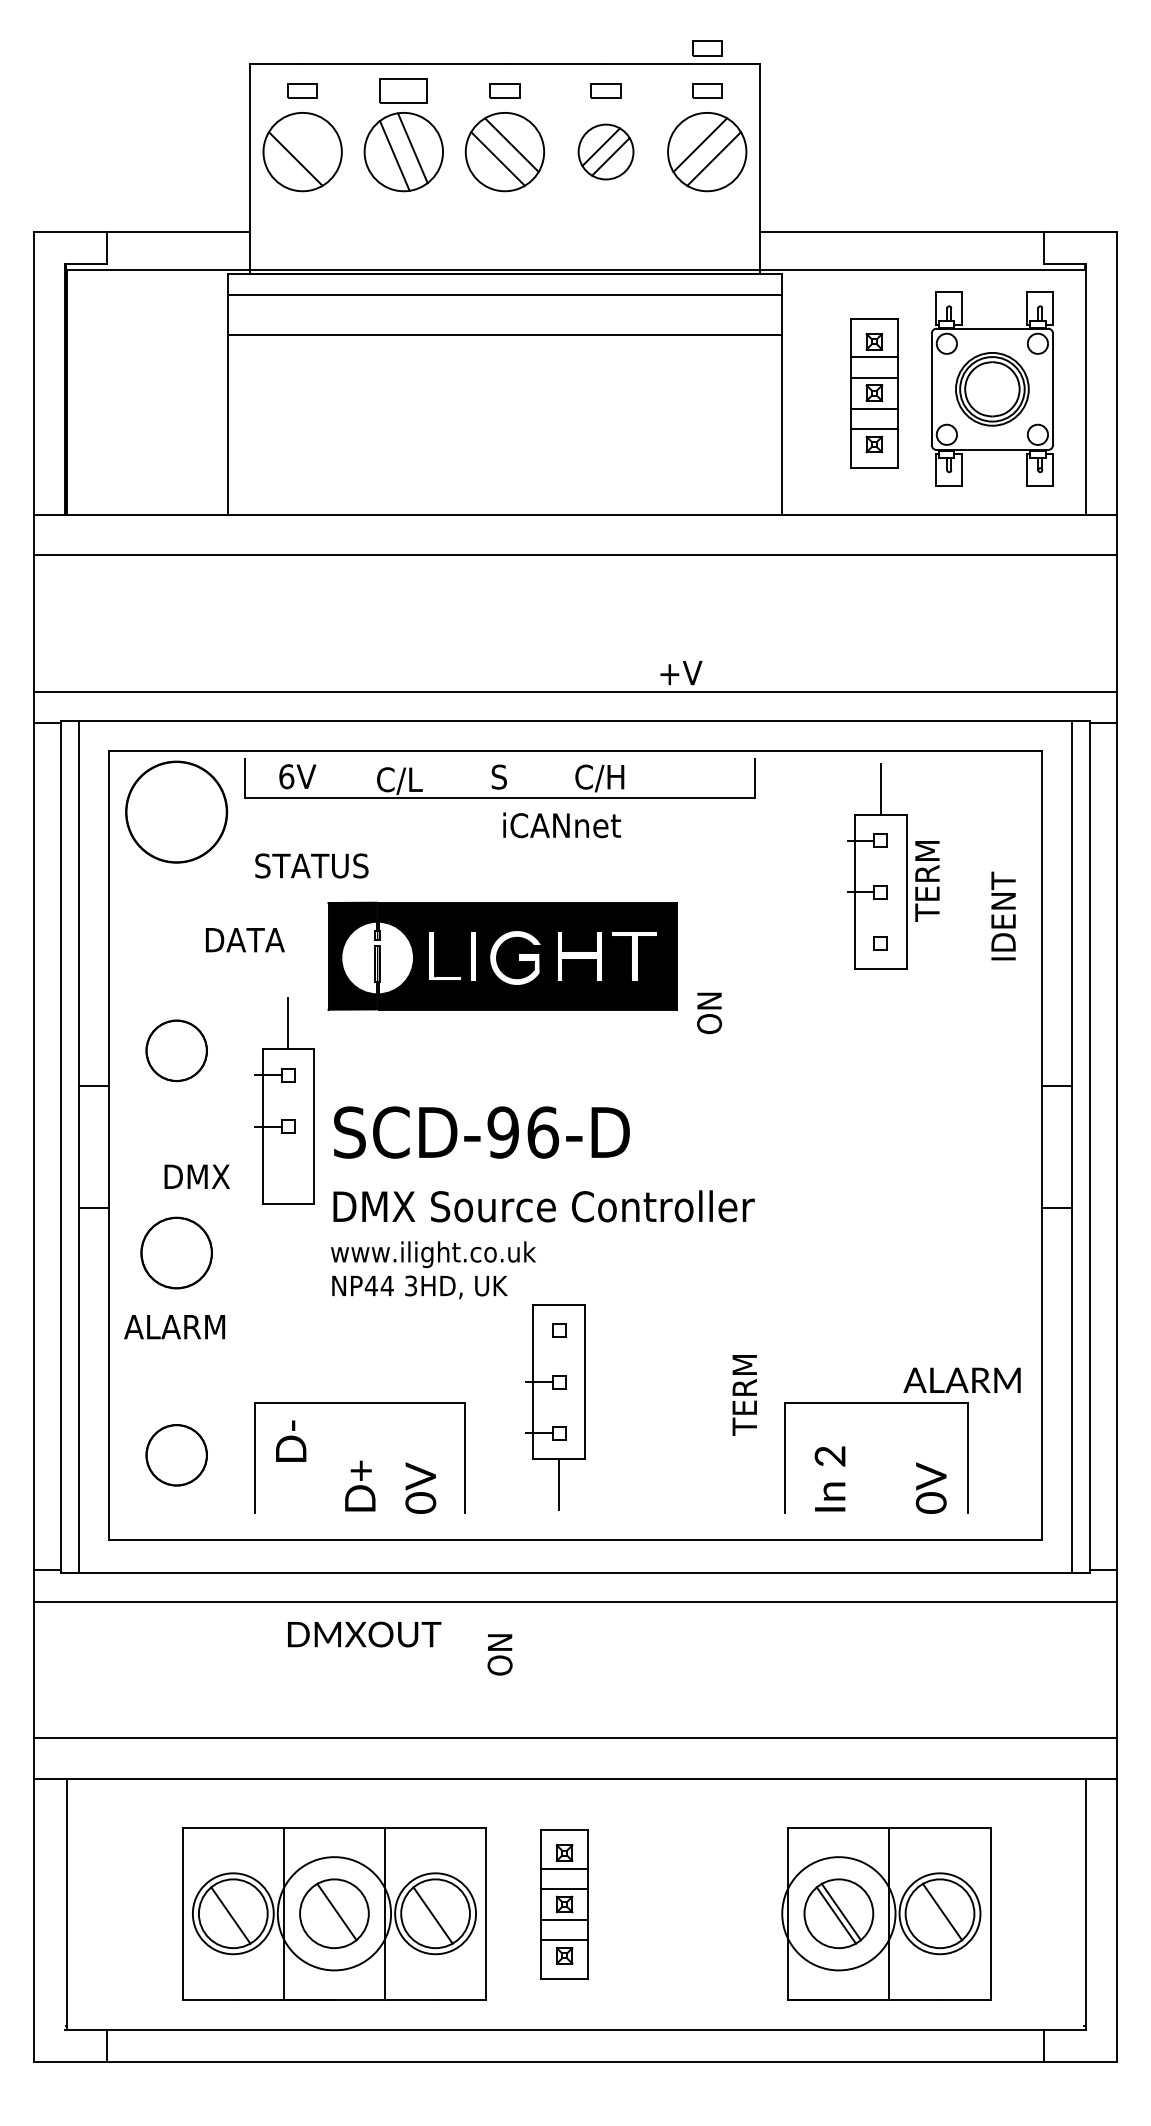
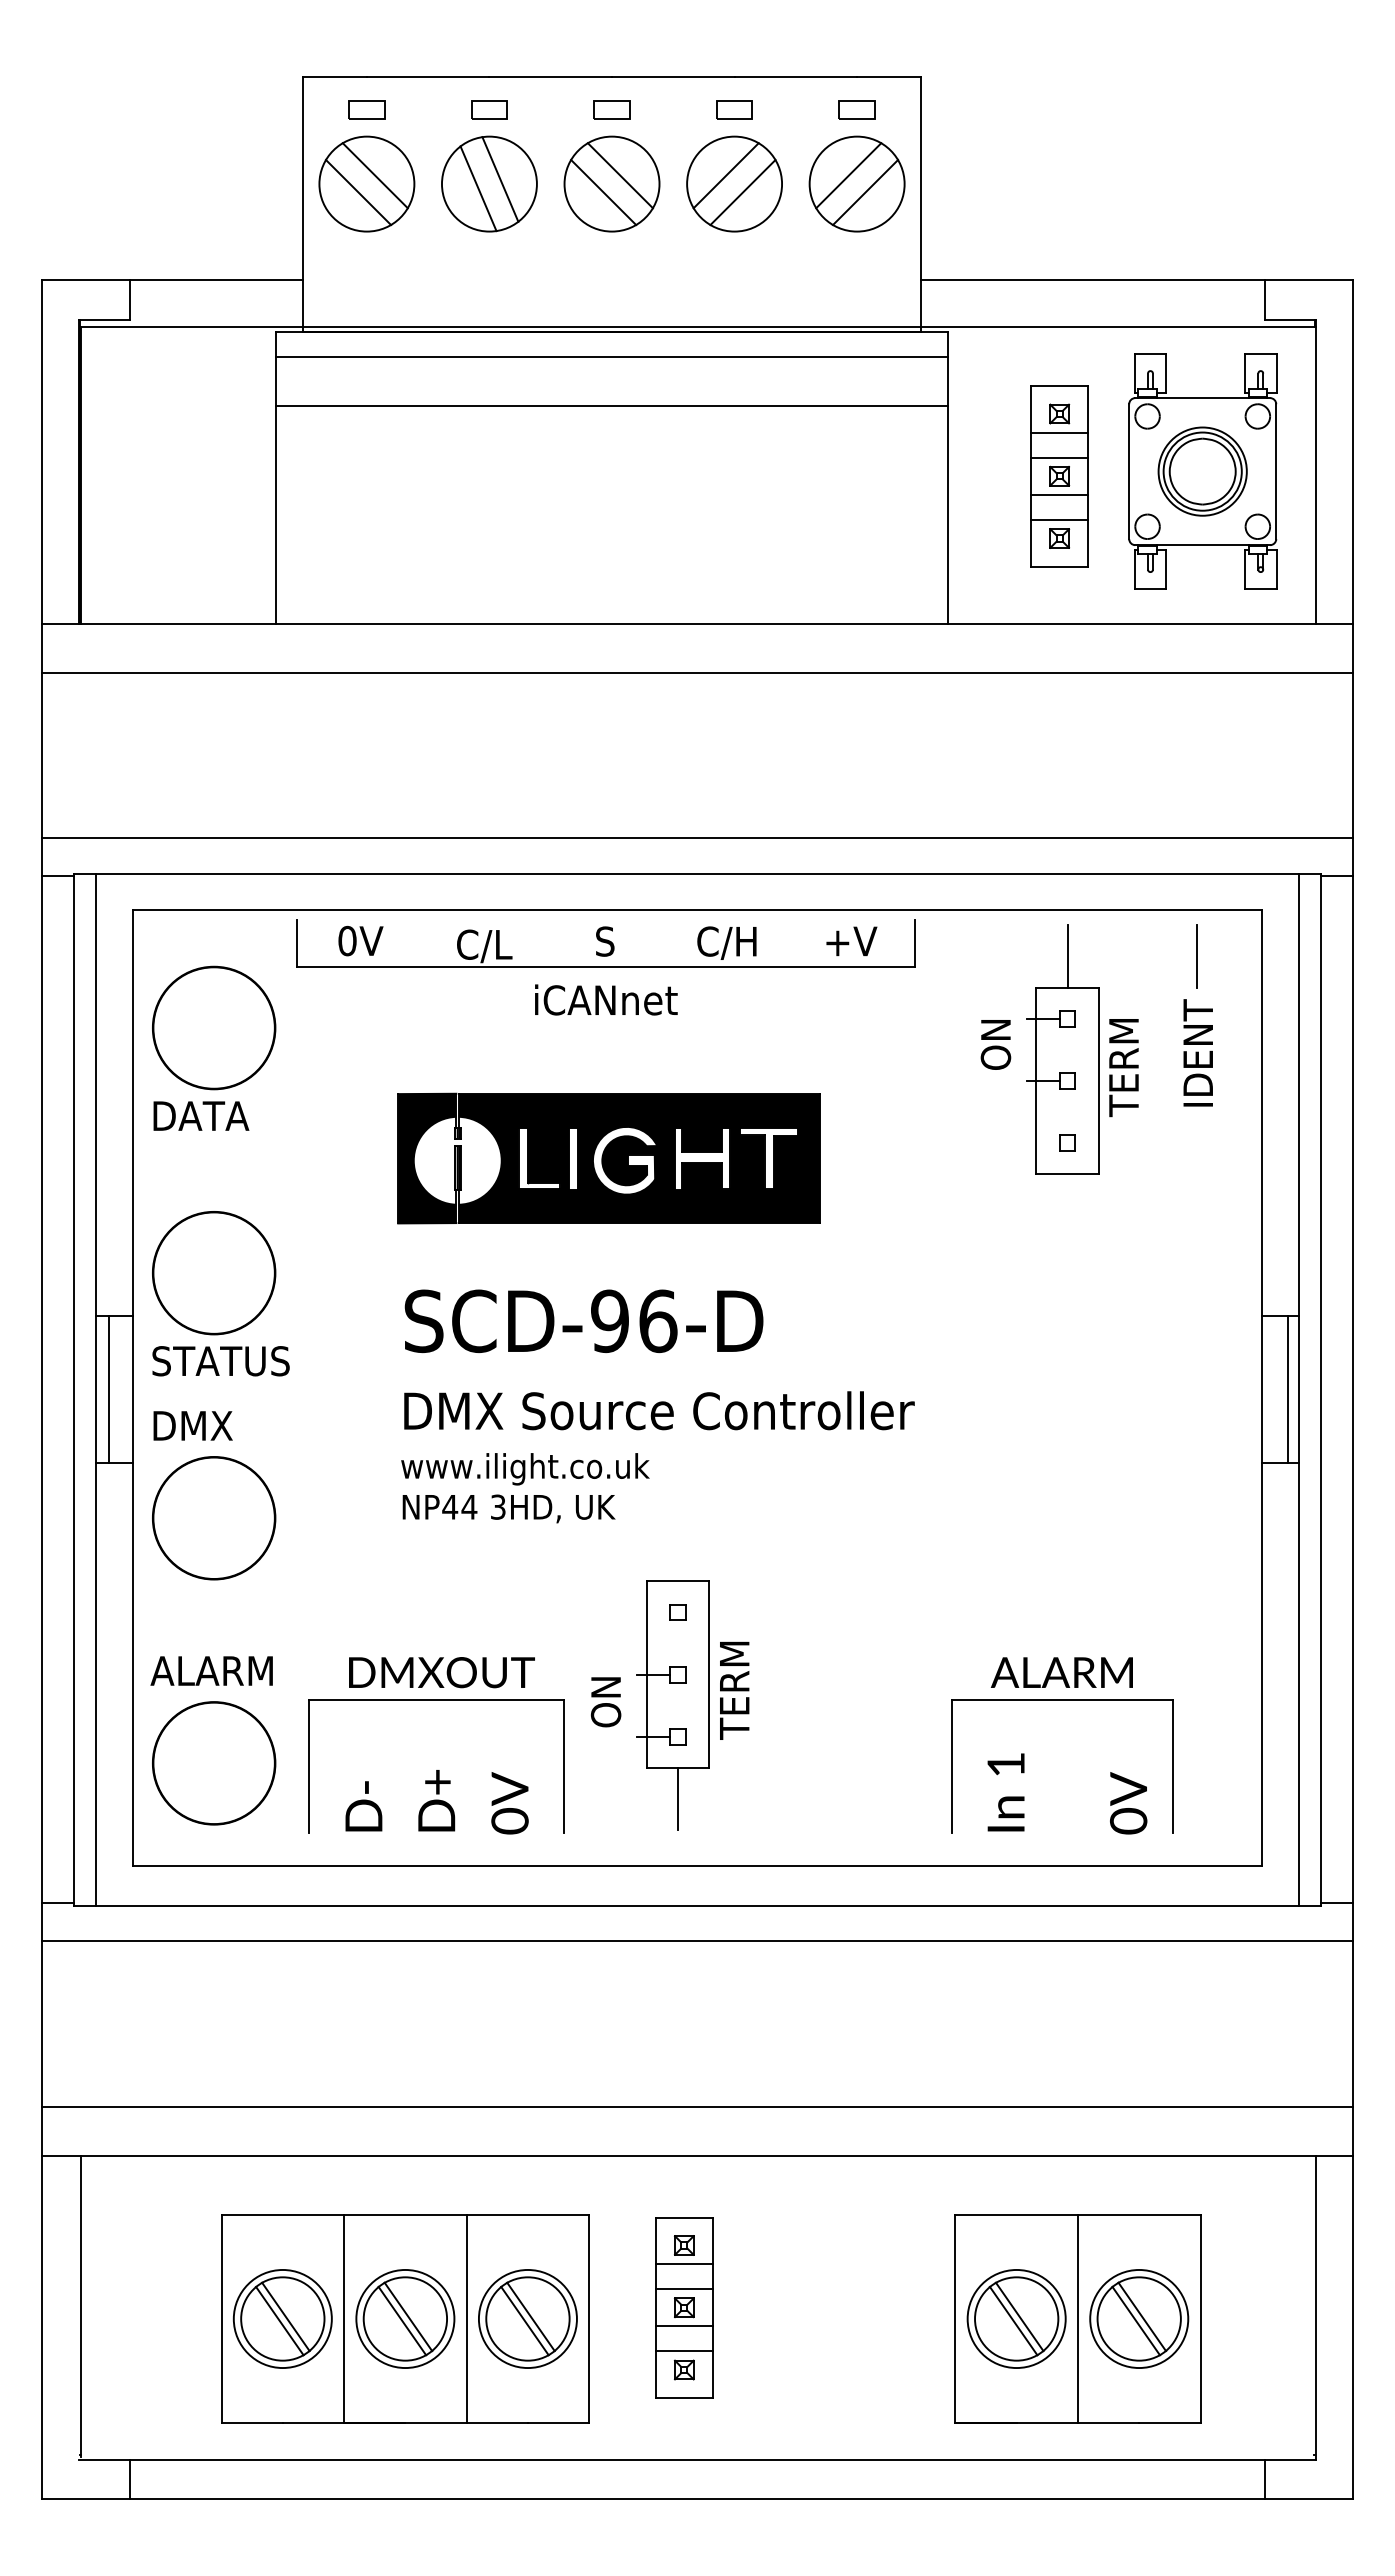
part: (706, 48) -> (856, 58), removed
part: (403, 90) -> (489, 109), size x0.62
line: (308, 144) -> (374, 175), added
part: (606, 151) -> (734, 183), size x1.43
text: (681, 673) -> (851, 941), moved
text: (286, 776) -> (347, 940), 6V -> 0V
line: (987, 789) -> (1196, 956), added
part: (176, 811) -> (214, 1027), moved
text: (562, 824) -> (606, 999), moved
text: (311, 866) -> (220, 1361), moved
text: (1002, 915) -> (1197, 1052), moved
text: (245, 939) -> (201, 1115), moved
text: (709, 1013) -> (995, 1044), moved
circle: (176, 1051) -> (214, 1273), size x1.67
part: (284, 1100) -> (344, 1333), removed
line: (89, 1146) -> (108, 1389), added
line: (1063, 1146) -> (1288, 1389), added
text: (196, 1176) -> (192, 1425), moved
text: (542, 1202) -> (657, 1406), moved
circle: (176, 1253) -> (214, 1518), size x1.43
text: (174, 1326) -> (211, 1670), moved
text: (961, 1380) -> (1061, 1672), moved
text: (744, 1395) -> (734, 1690), moved
text: (290, 1441) -> (363, 1806), moved
circle: (176, 1455) -> (214, 1763), size x1.67
text: (829, 1456) -> (1005, 1764), 2 -> 1
text: (364, 1634) -> (441, 1672), moved
text: (500, 1655) -> (606, 1702), moved
line: (235, 1911) -> (285, 2316), added
line: (437, 1911) -> (530, 2316), added
circle: (334, 1913) -> (405, 2318), size x0.71
circle: (838, 1913) -> (1016, 2318), size x0.71
line: (332, 1915) -> (402, 2320), added
line: (937, 1915) -> (1136, 2320), added

